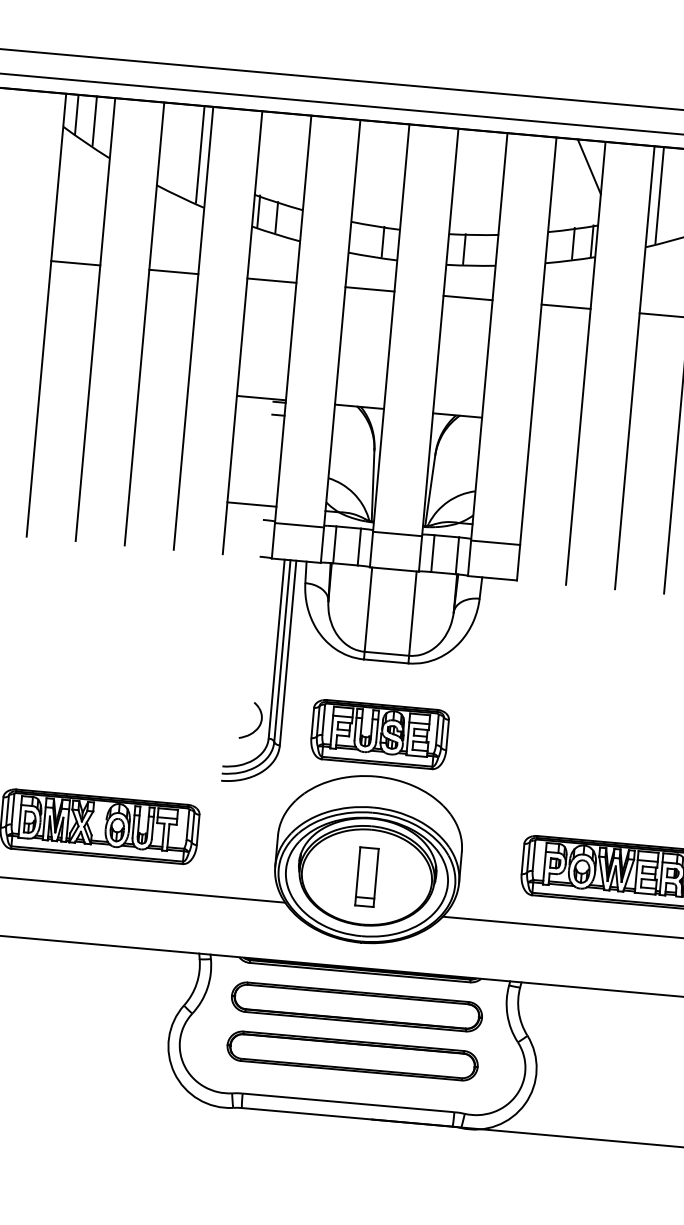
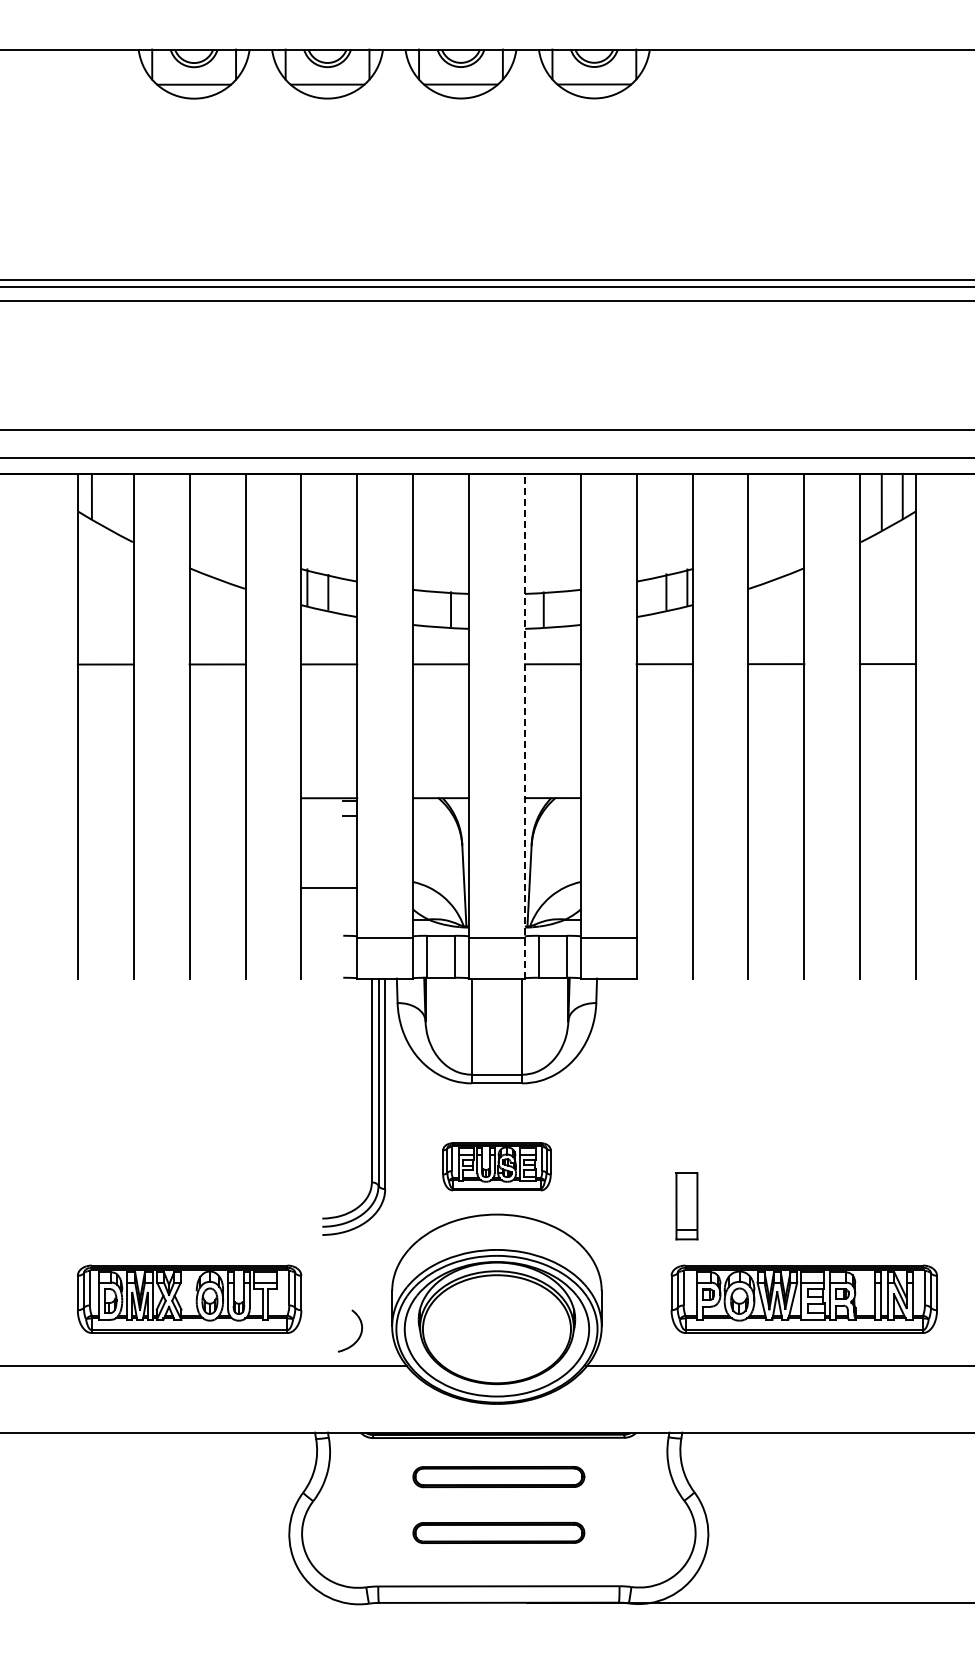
line: (94, 120) -> (112, 501), removed
line: (200, 154) -> (235, 528), removed
line: (589, 166) -> (676, 503), removed
line: (660, 195) -> (759, 528), removed
line: (438, 349) -> (524, 725), solid -> dashed
line: (252, 504) -> (329, 887), moved
part: (260, 721) -> (360, 1331), moved
part: (379, 734) -> (496, 1166), size x0.7
part: (366, 877) -> (686, 1206), moved
part: (356, 1006) -> (498, 1476), size x0.6
part: (352, 1055) -> (498, 1532), size x0.6

